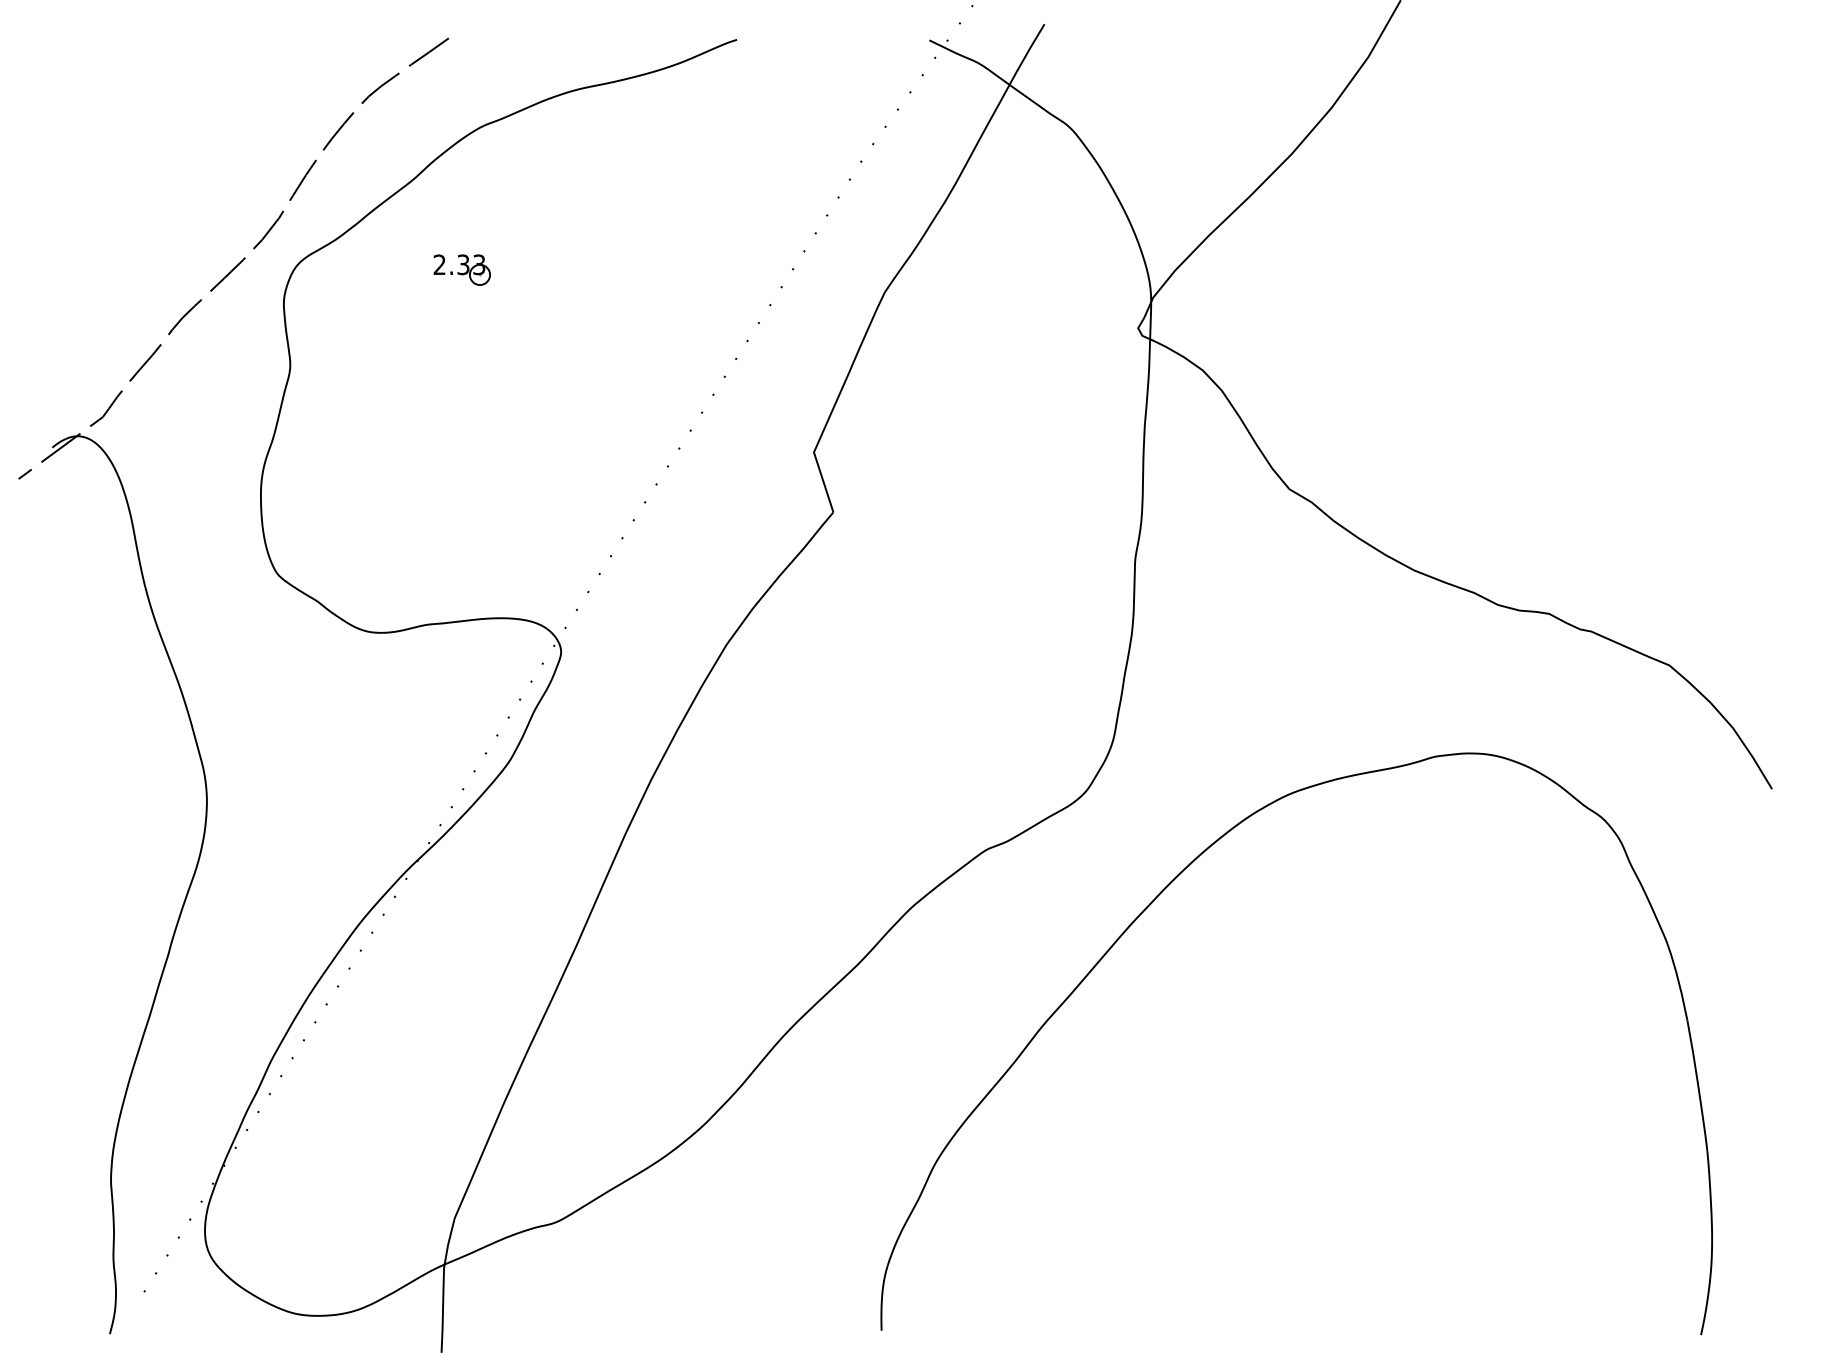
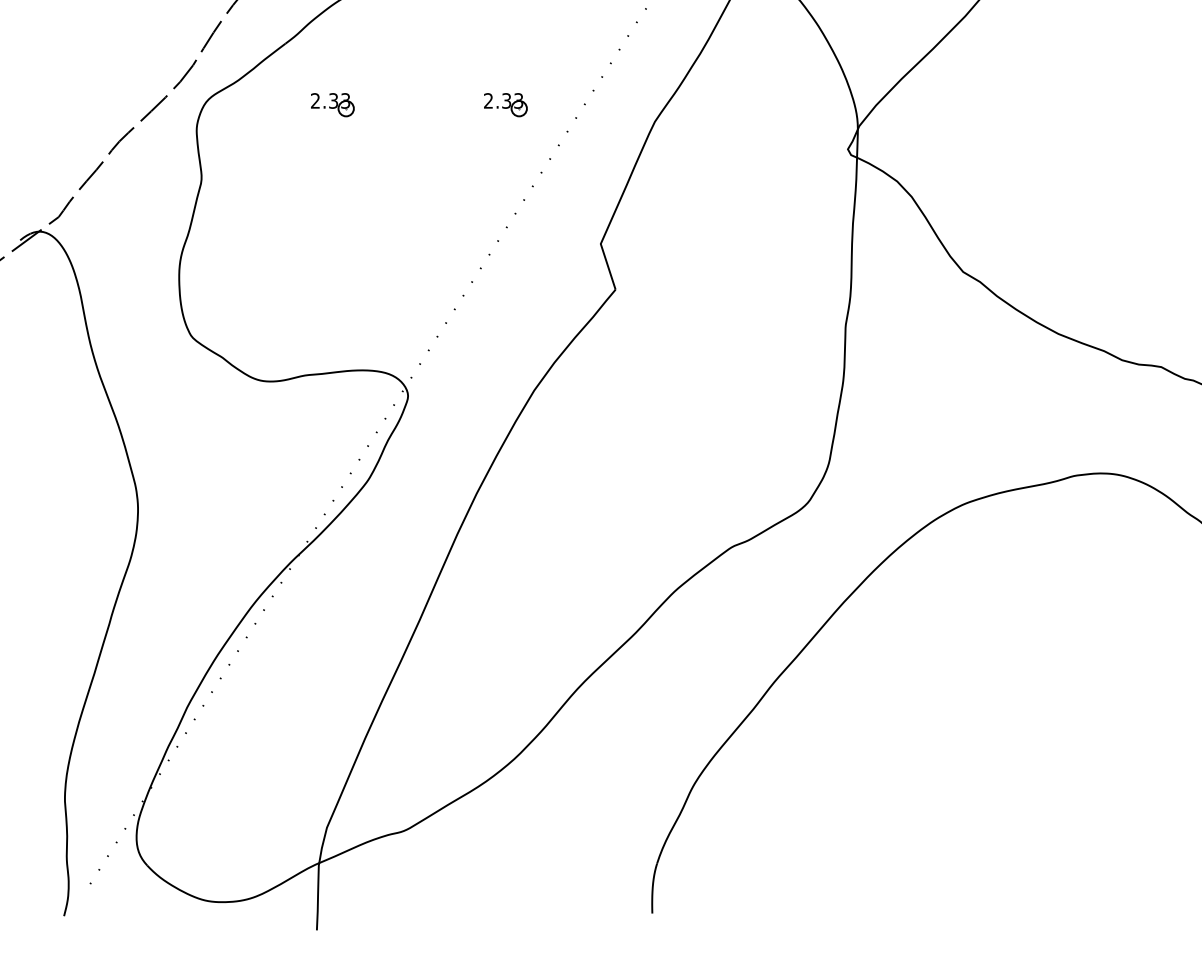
part: (688, 269) -> (505, 104), added

